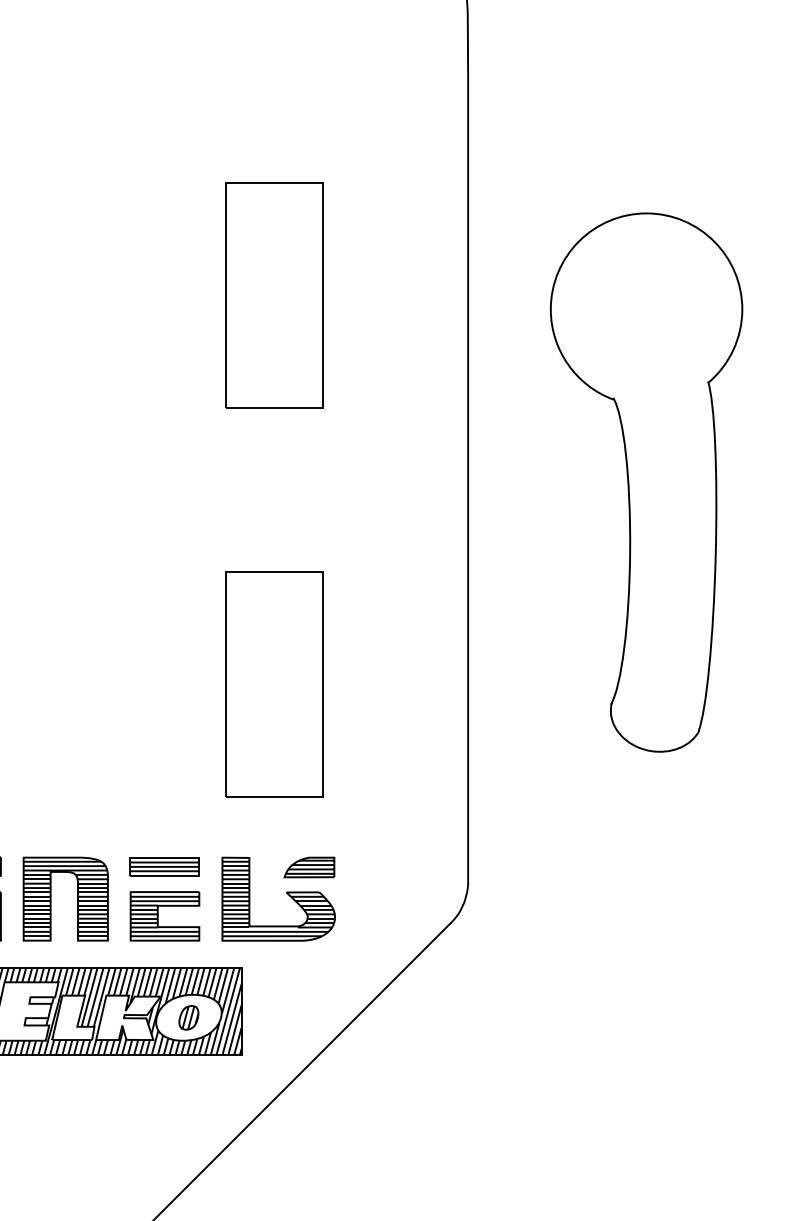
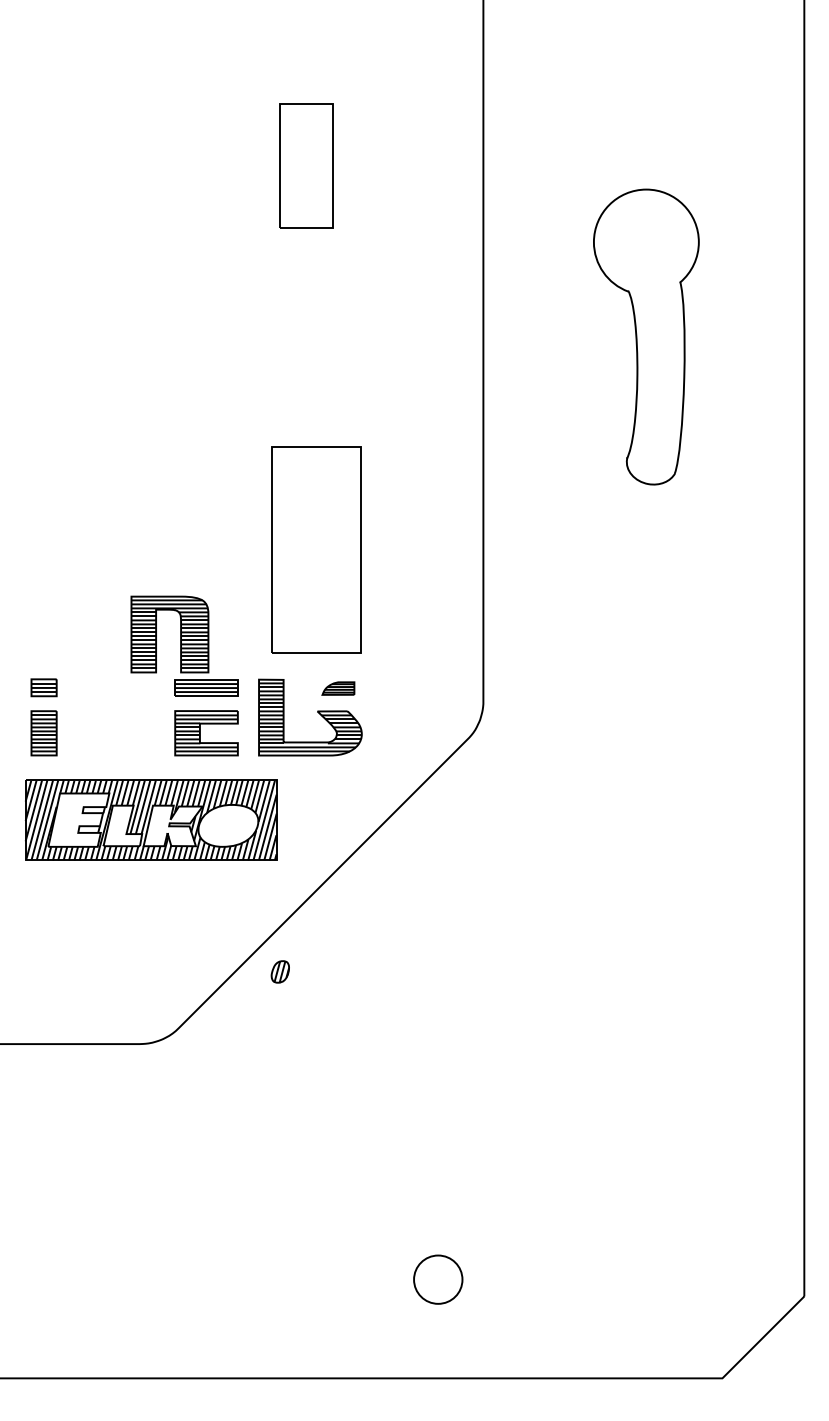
part: (274, 294) -> (306, 165), size x0.6
part: (646, 481) -> (646, 336), size x0.6
part: (274, 684) -> (316, 549), moved
part: (309, 867) -> (338, 688), size x0.7
part: (77, 899) -> (180, 634), moved
part: (187, 1017) -> (279, 971), moved

